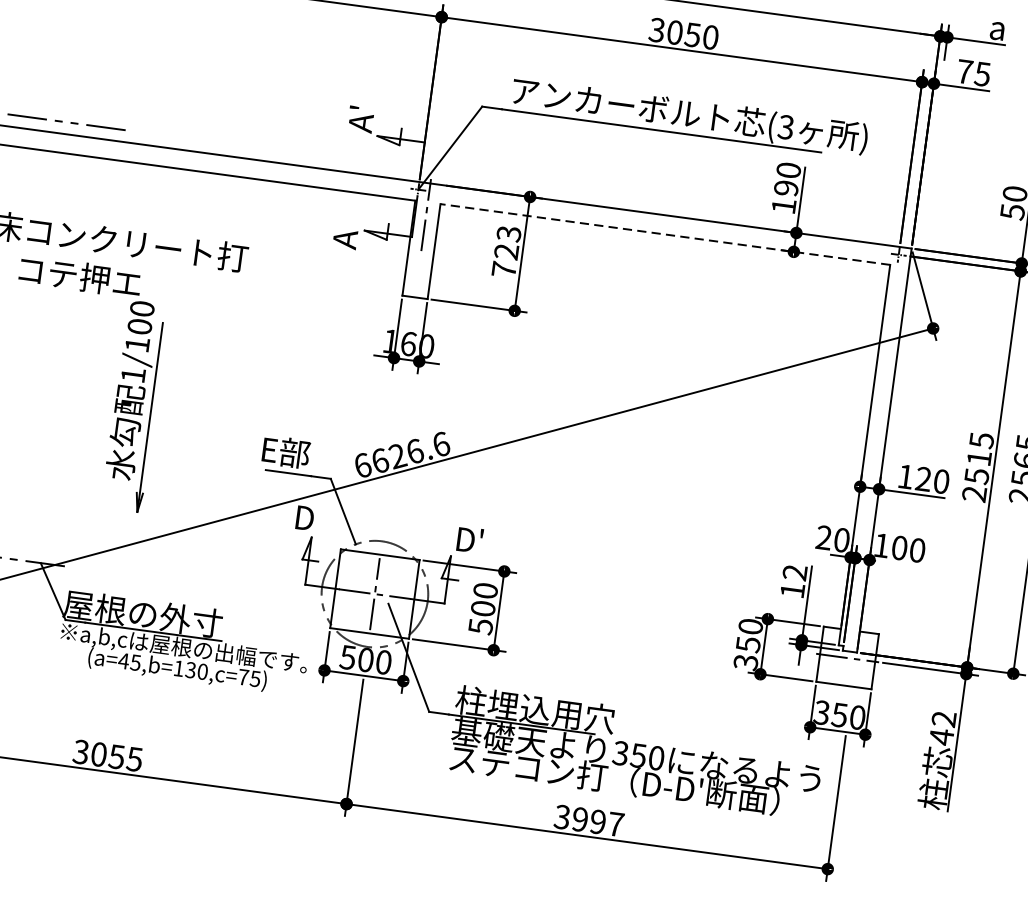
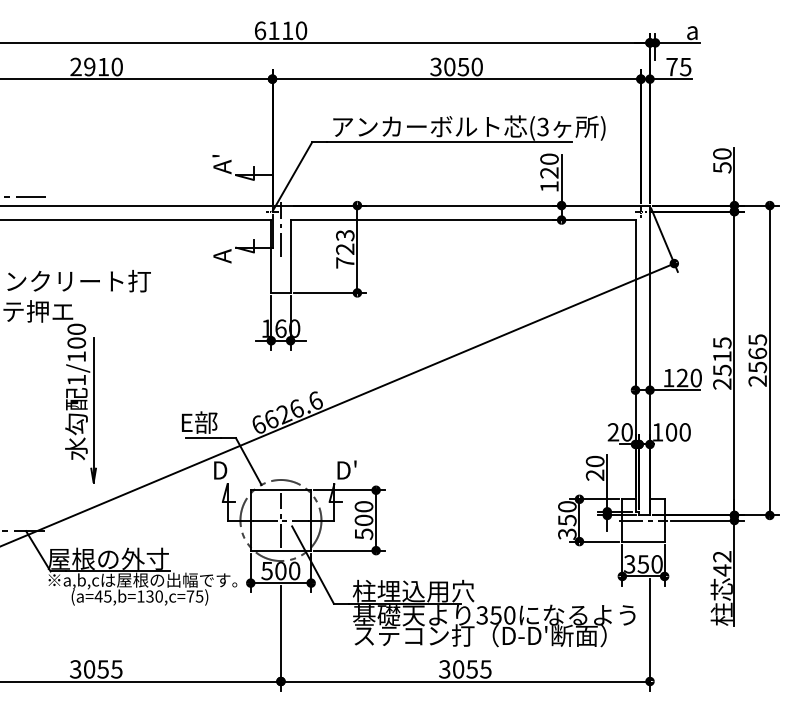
text: (786, 187) -> (549, 172), 190 -> 120
line: (664, 234) -> (462, 220), dashed -> solid
text: (793, 580) -> (594, 467), 12 -> 20
text: (597, 822) -> (471, 669), 3997 -> 3055

